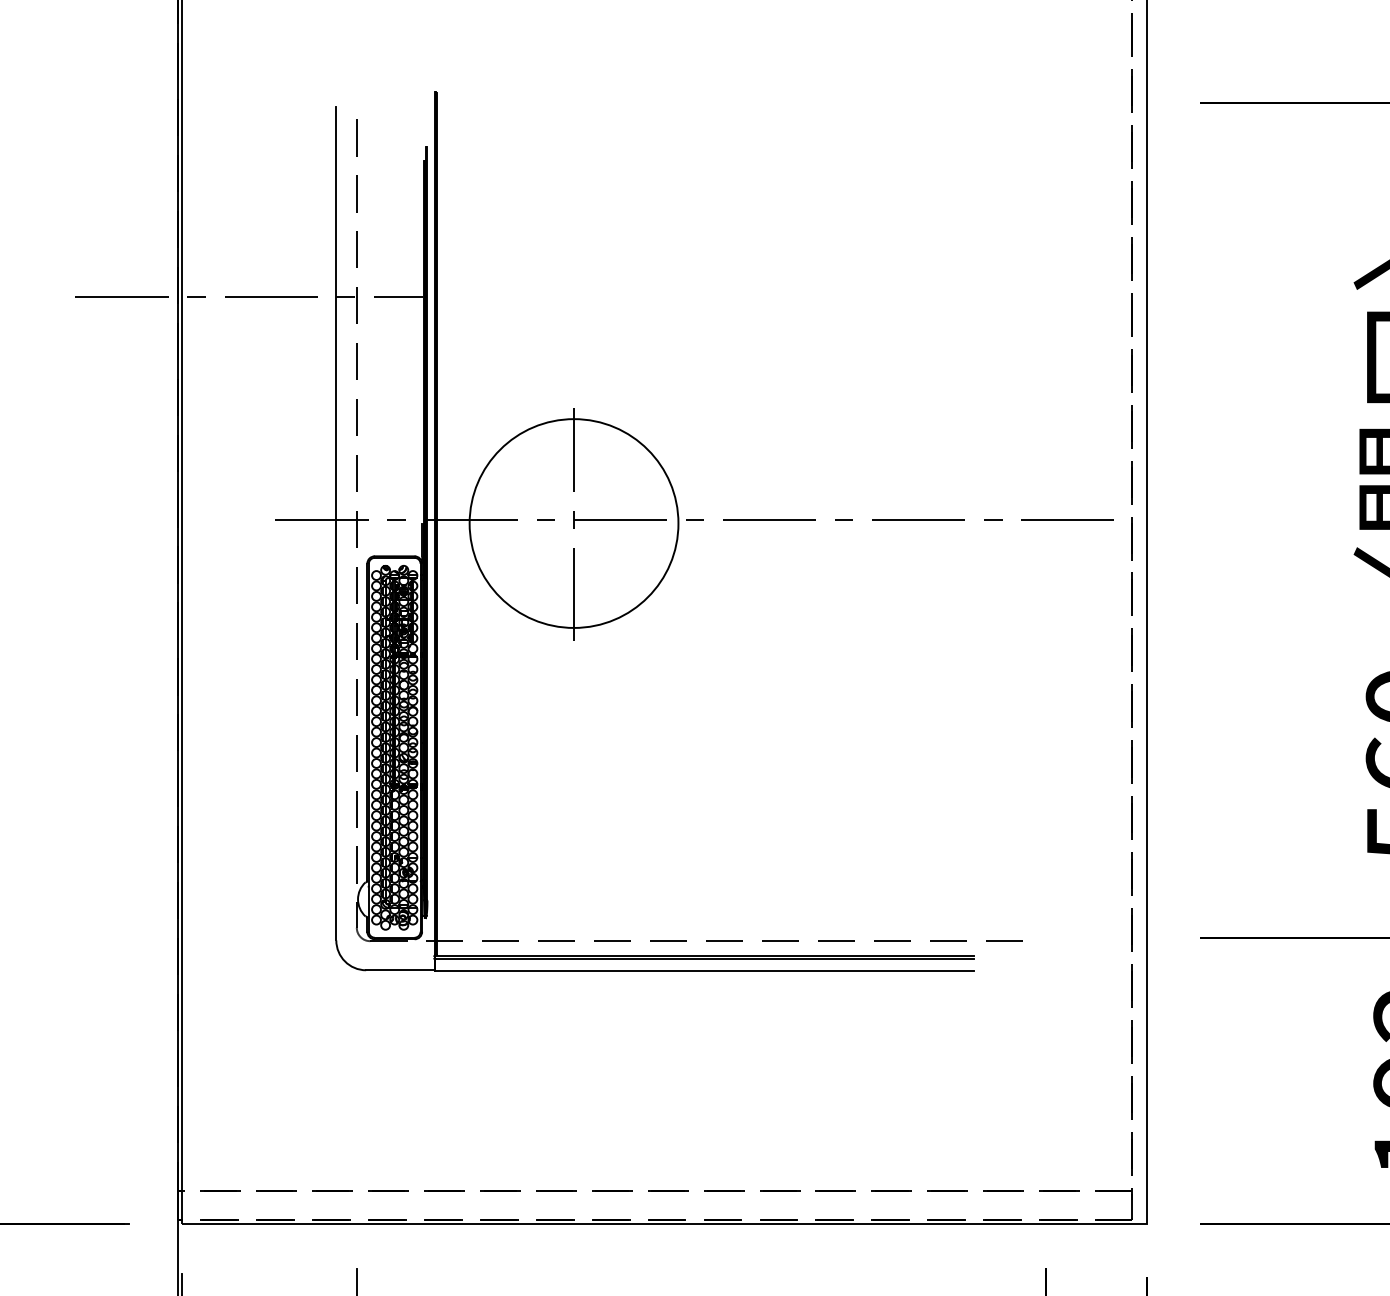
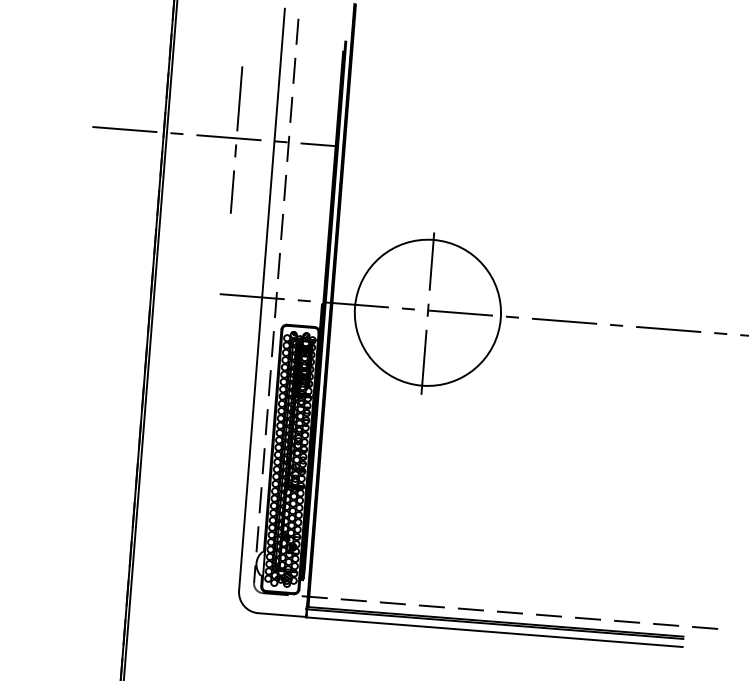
line: (281, 305) -> (235, 144), added

